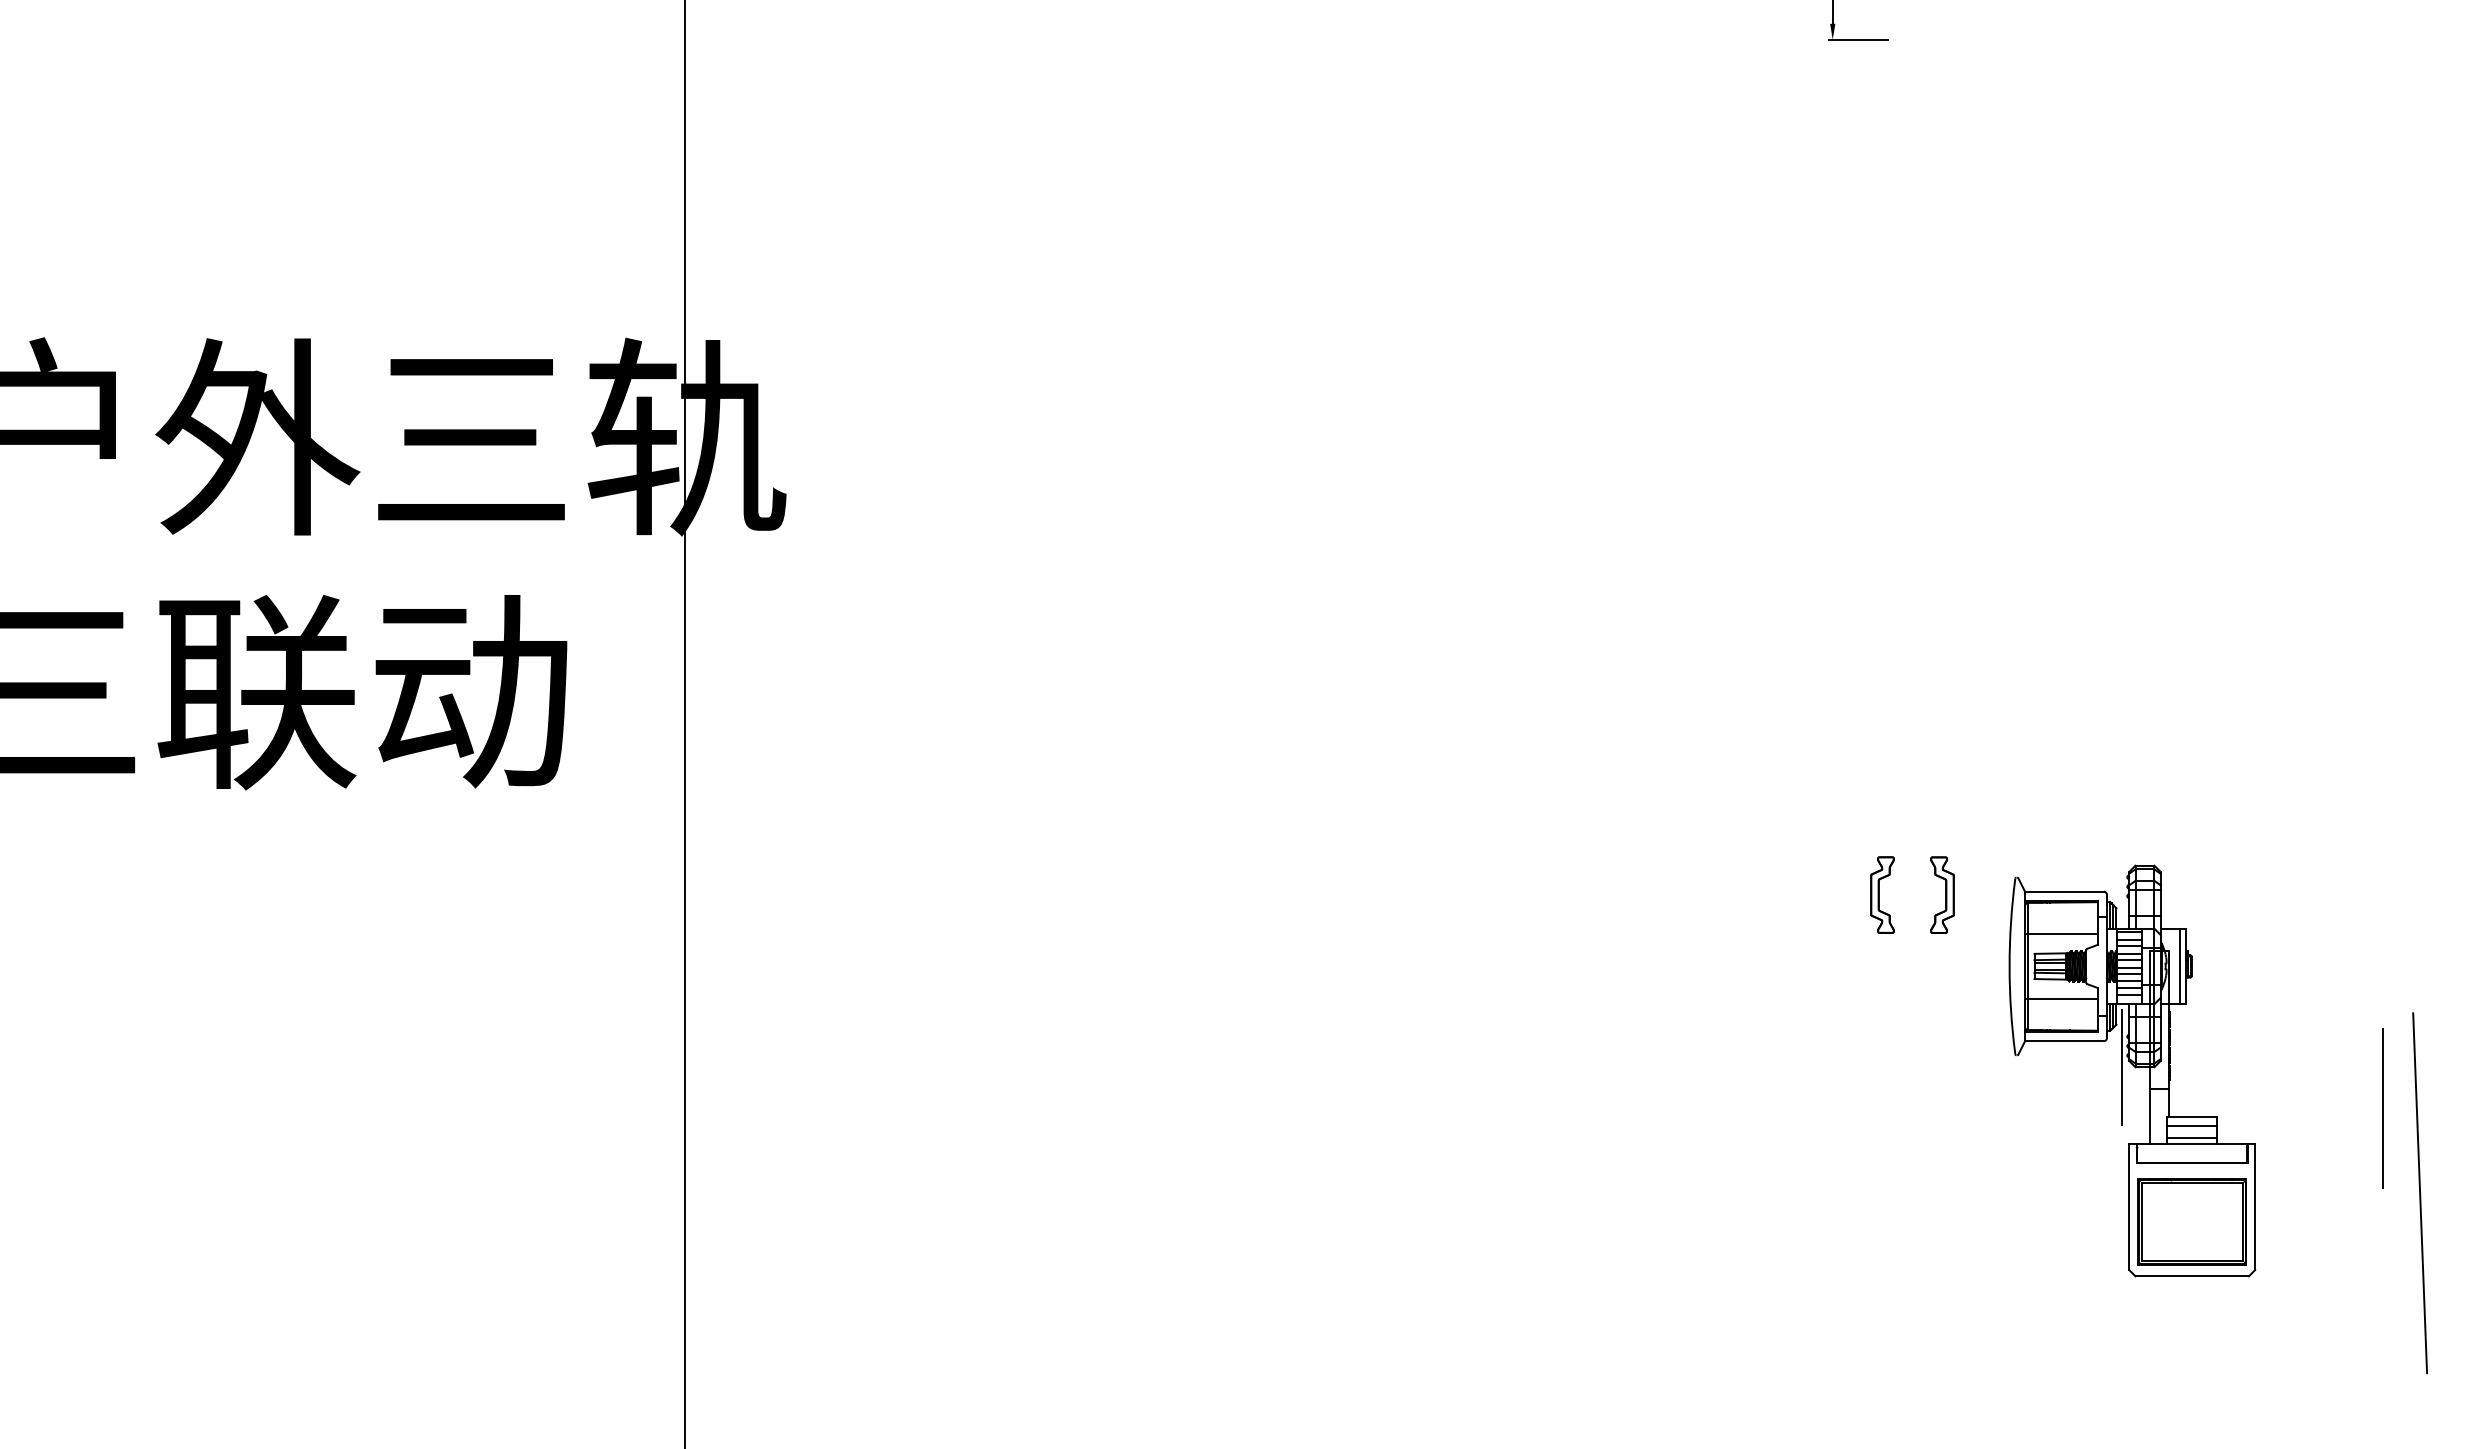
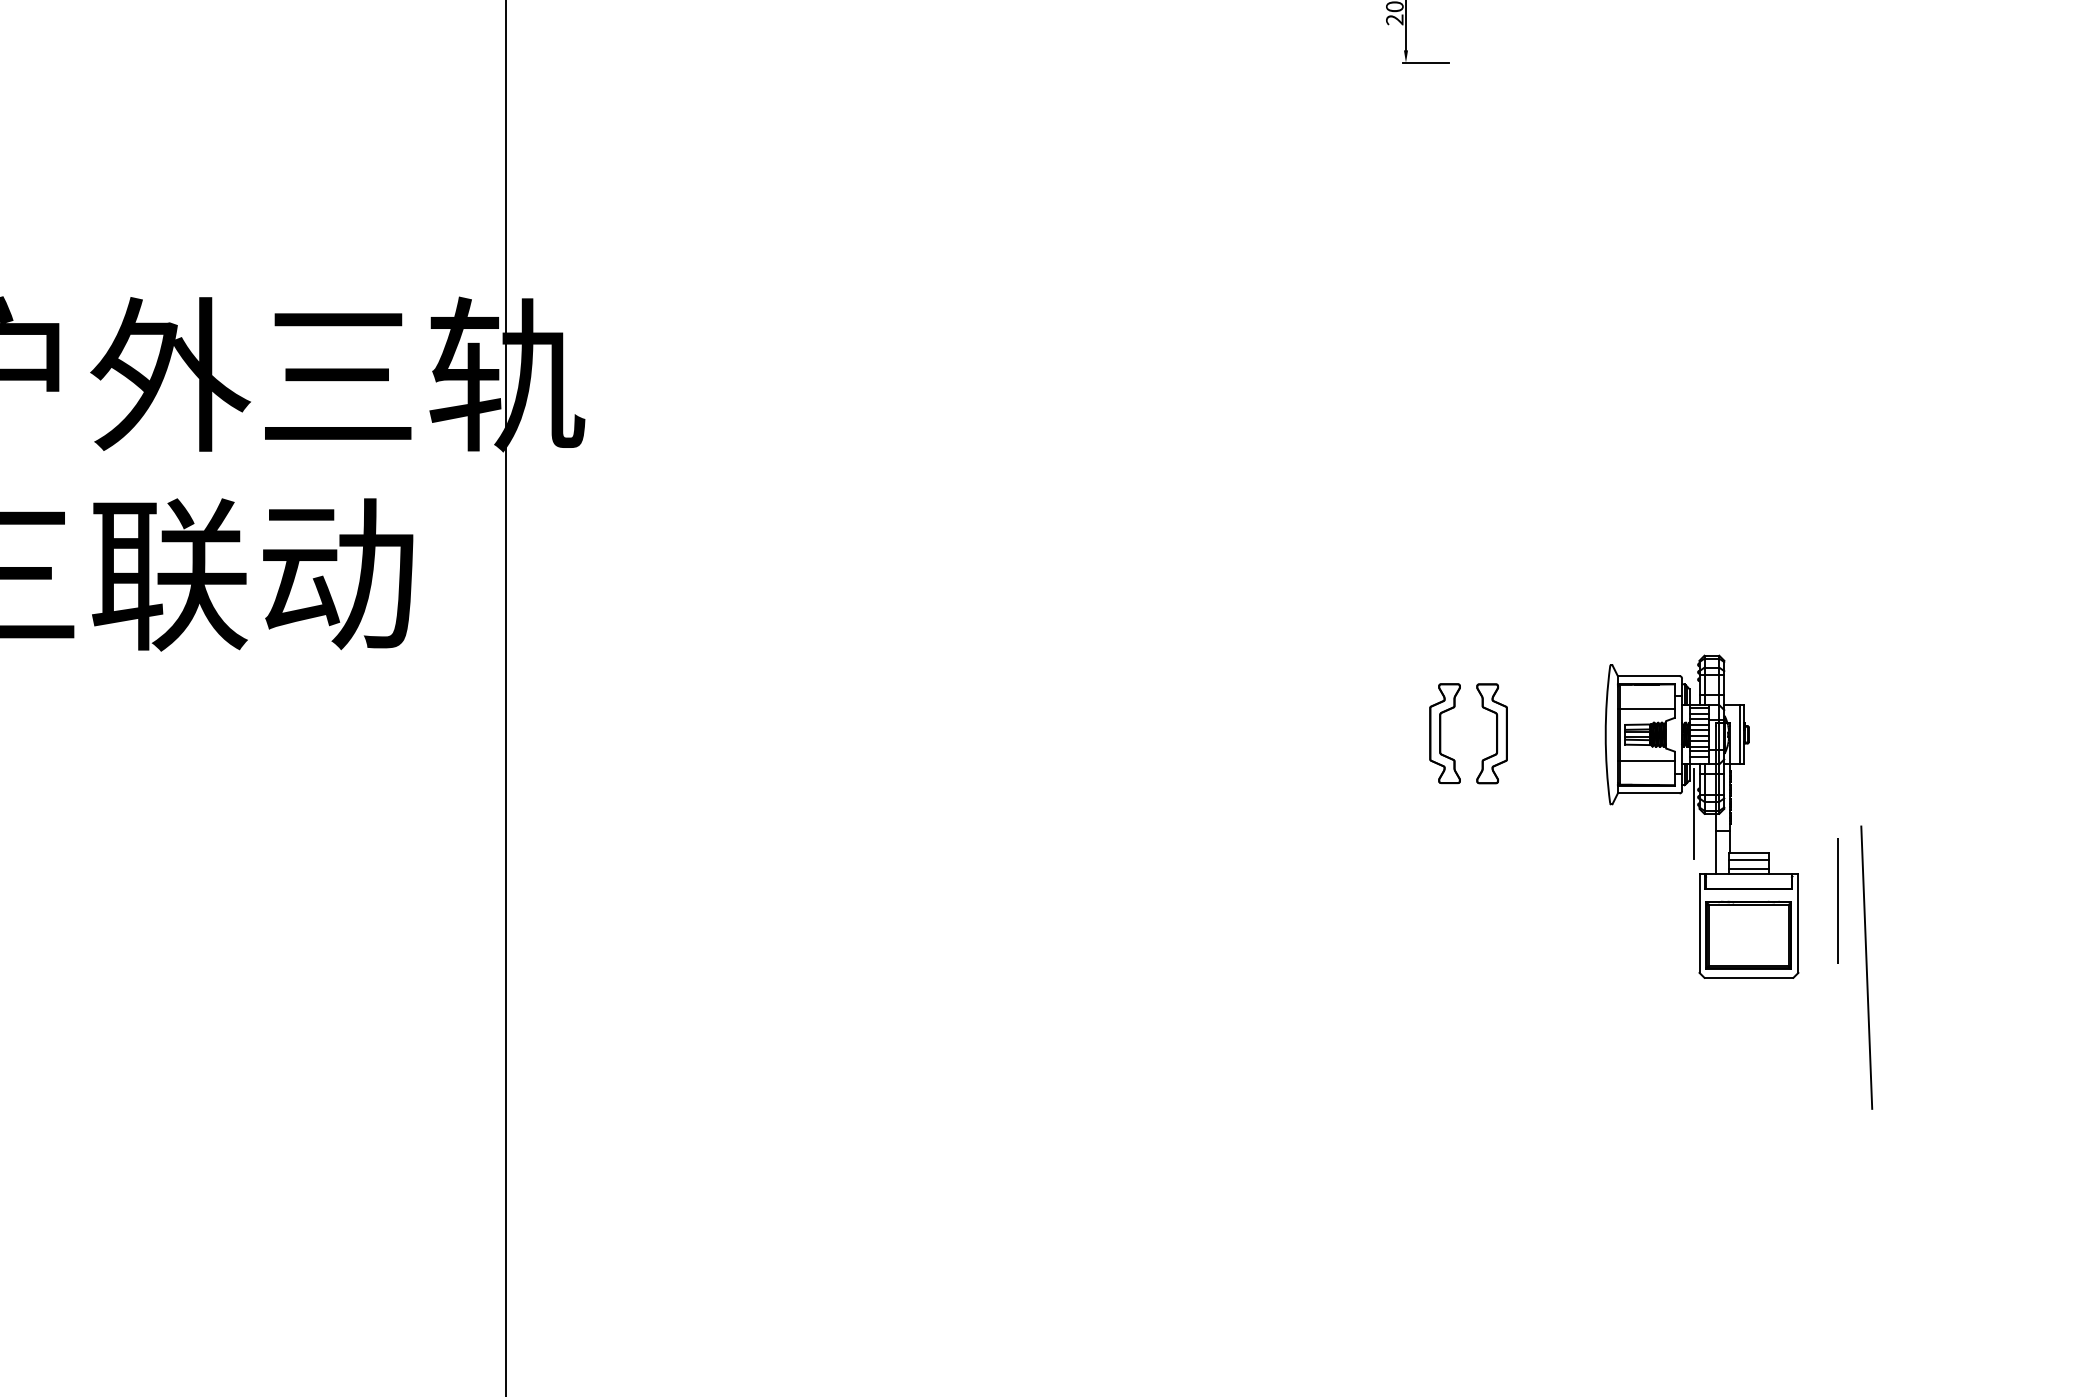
part: (1881, 894) -> (1444, 733), size x1.67
part: (1941, 894) -> (1491, 733), size x1.67
part: (2131, 1070) -> (1701, 816), moved

